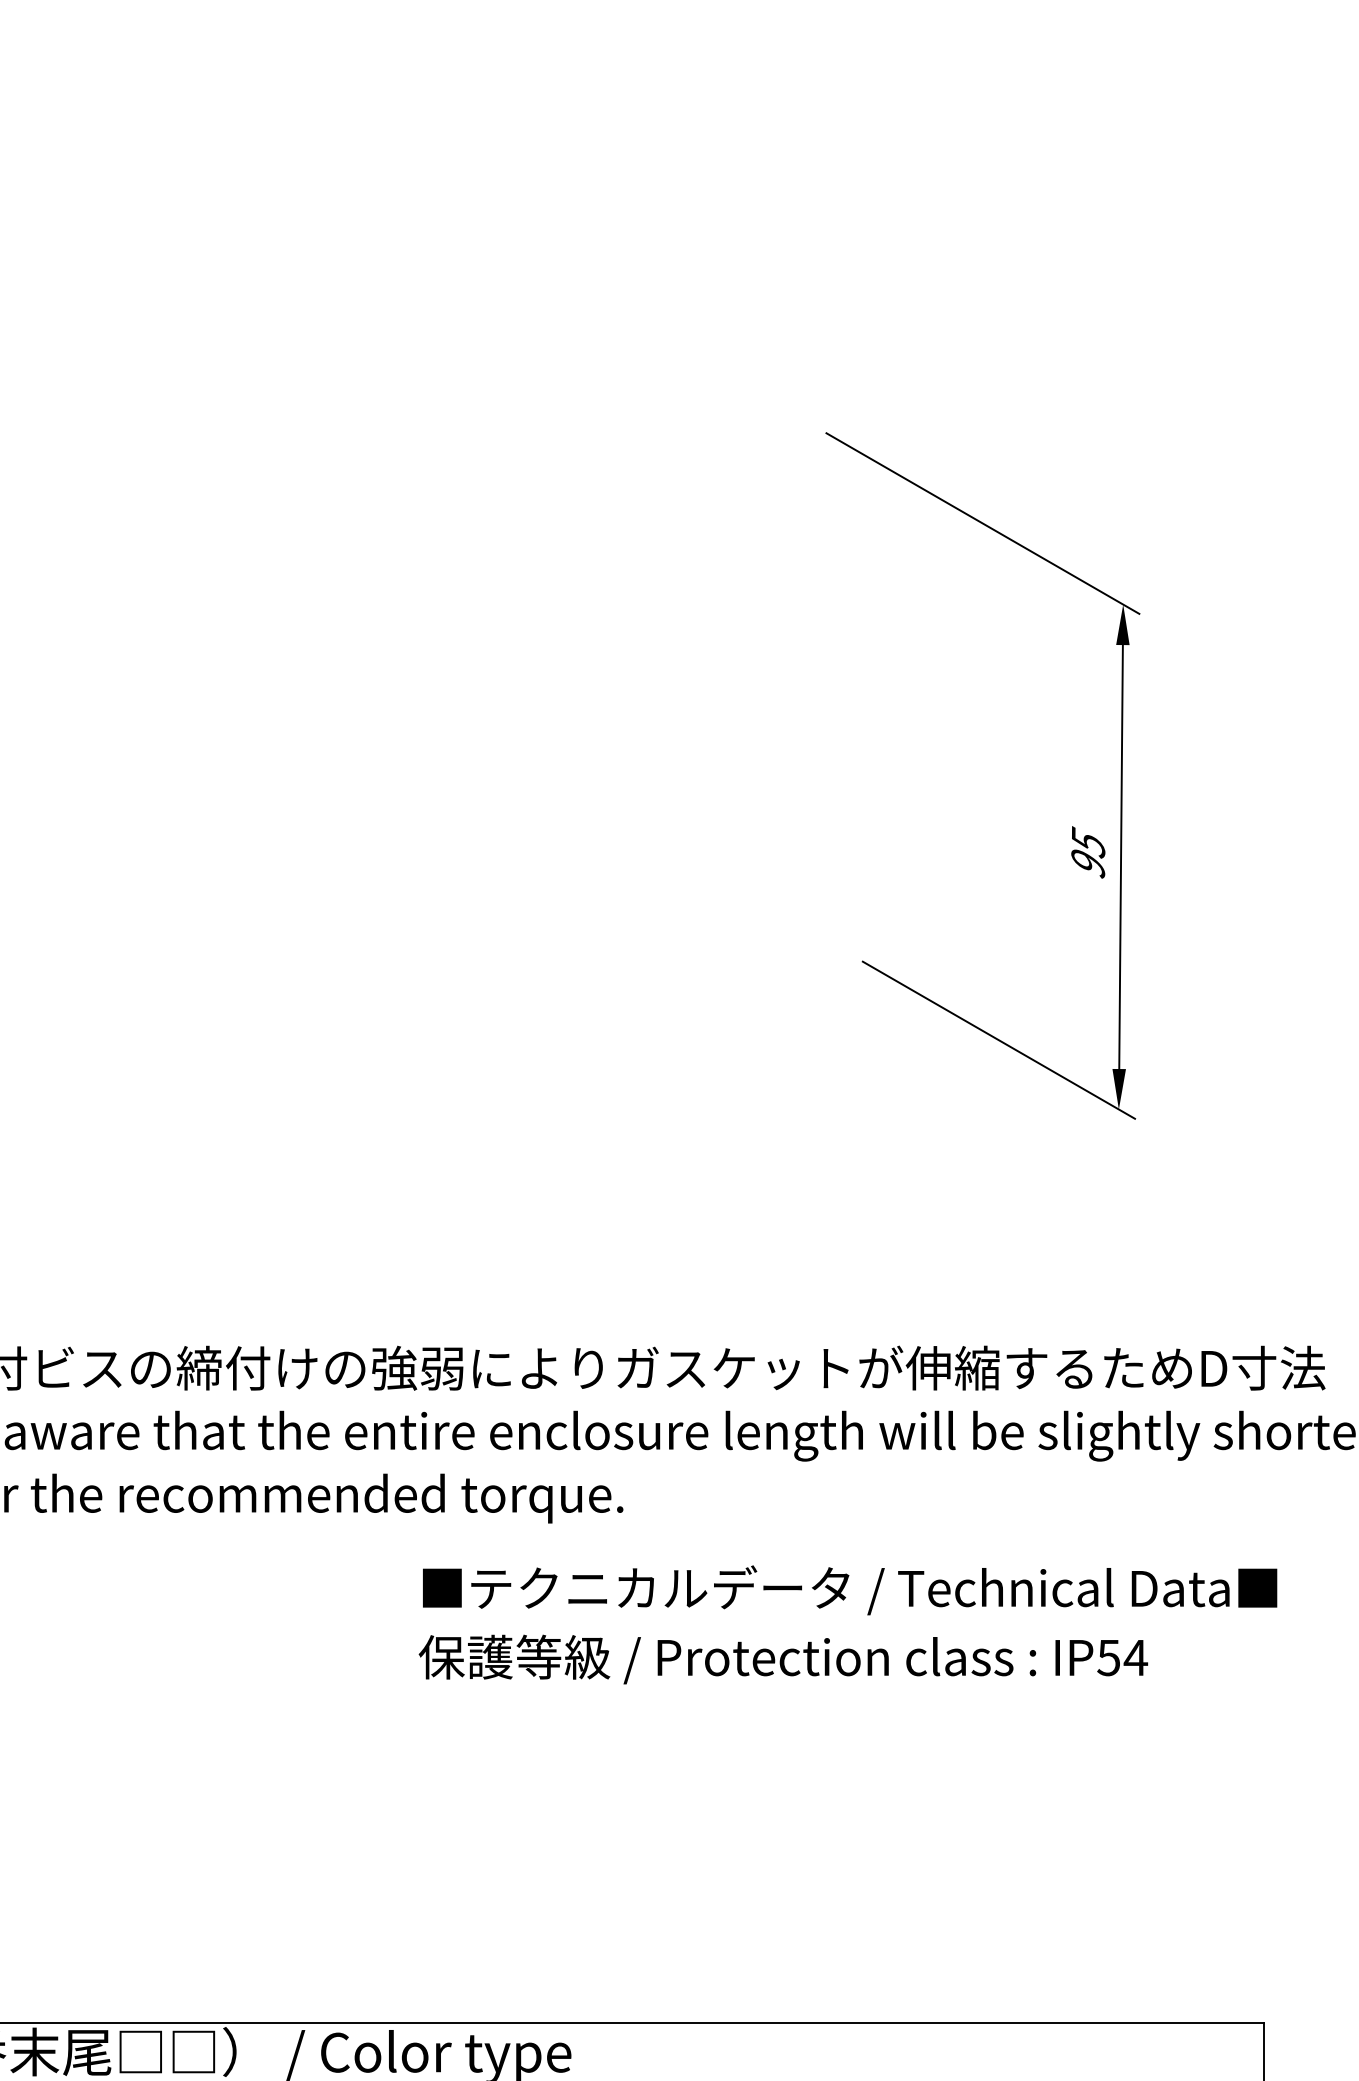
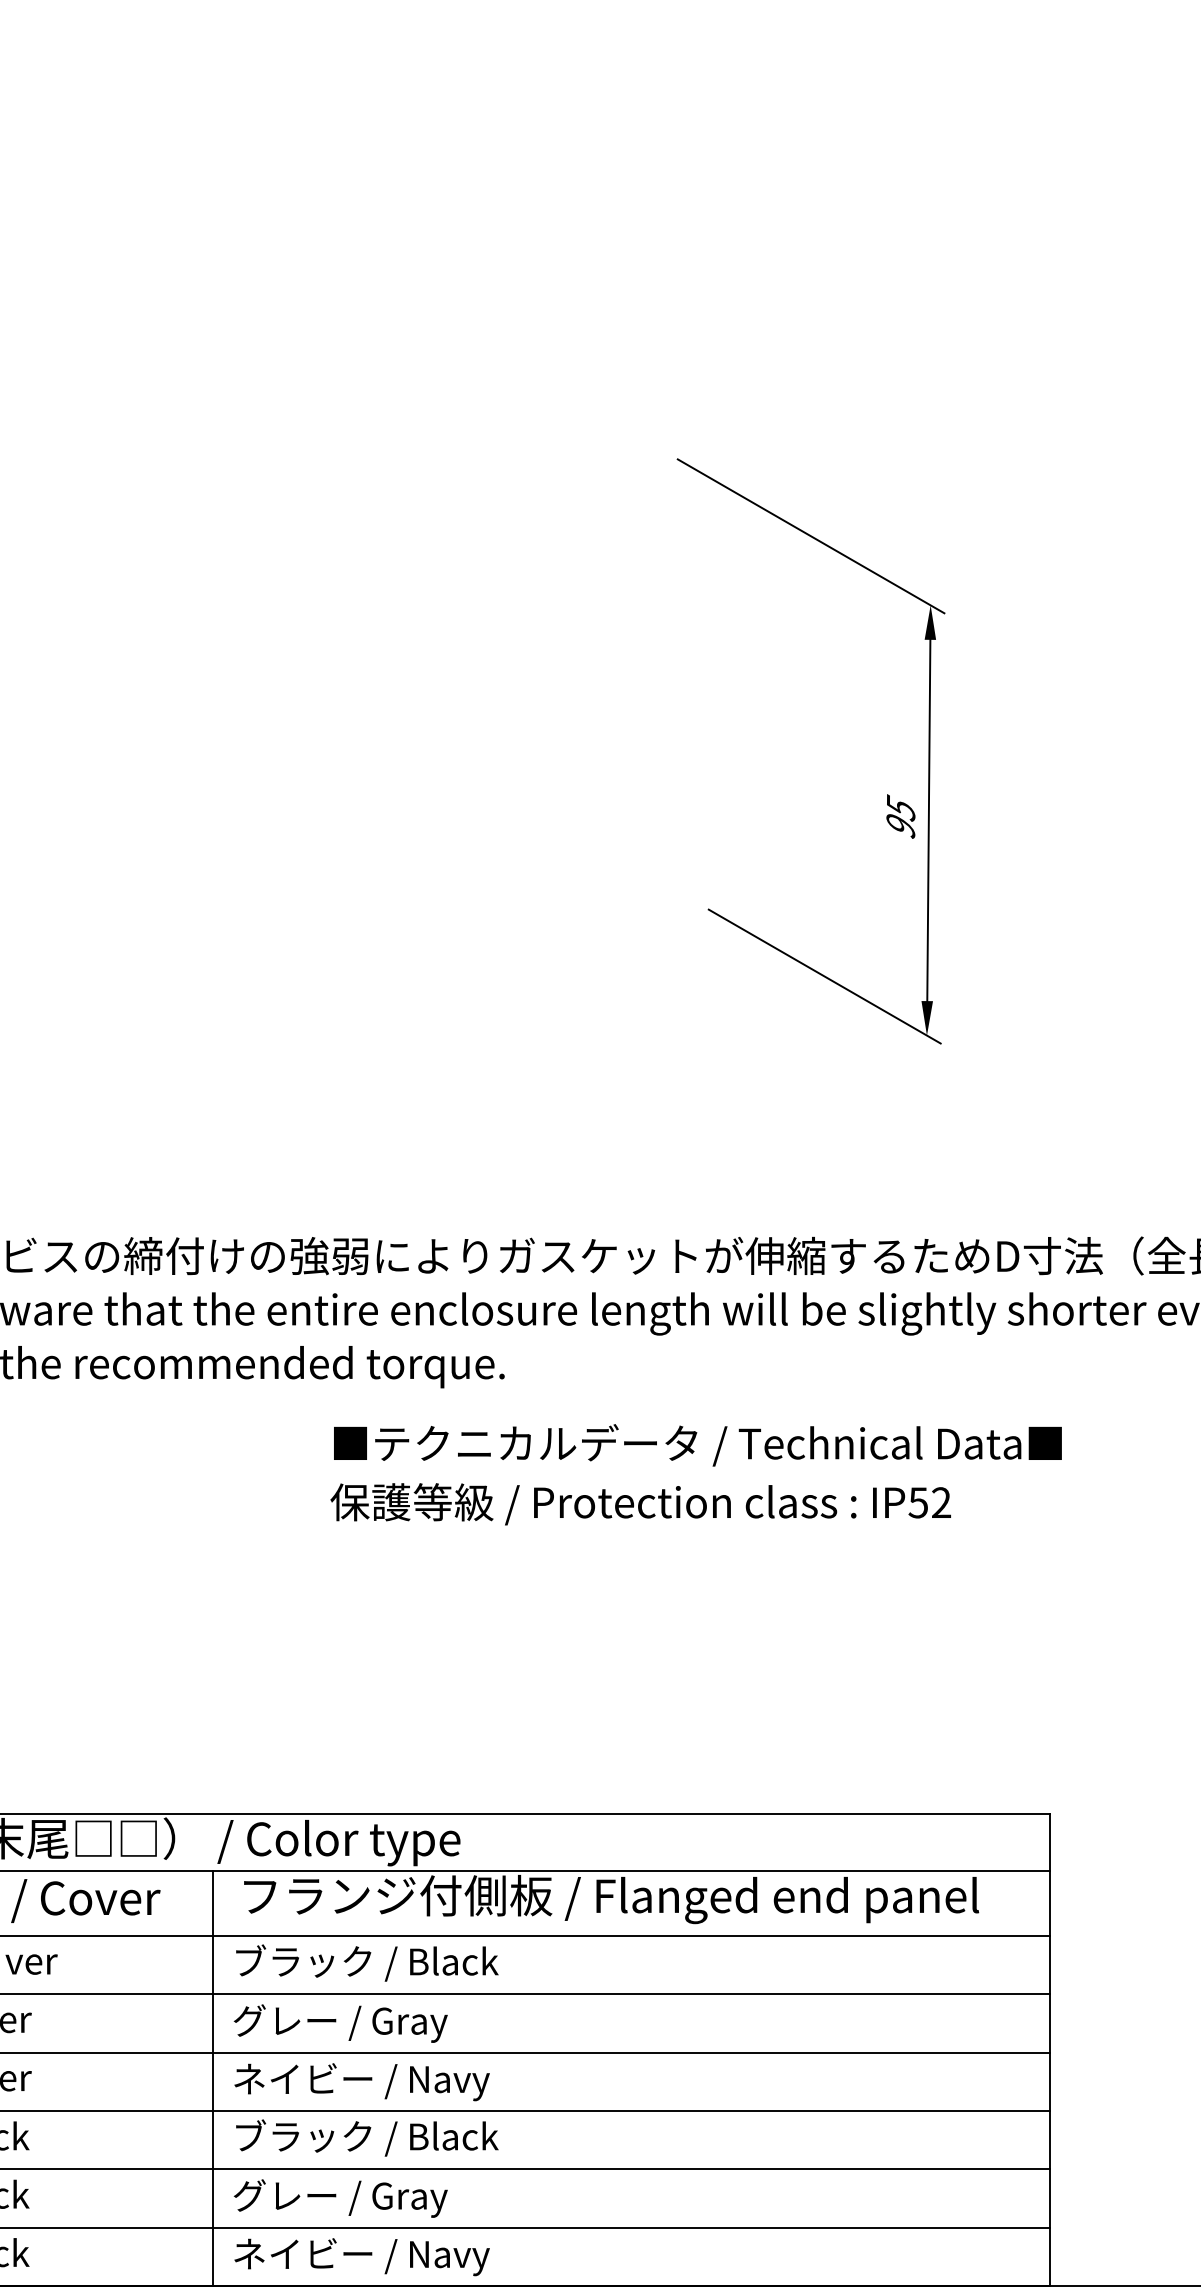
text: (1135, 1657) -> (941, 1502), IP54 -> IP52

